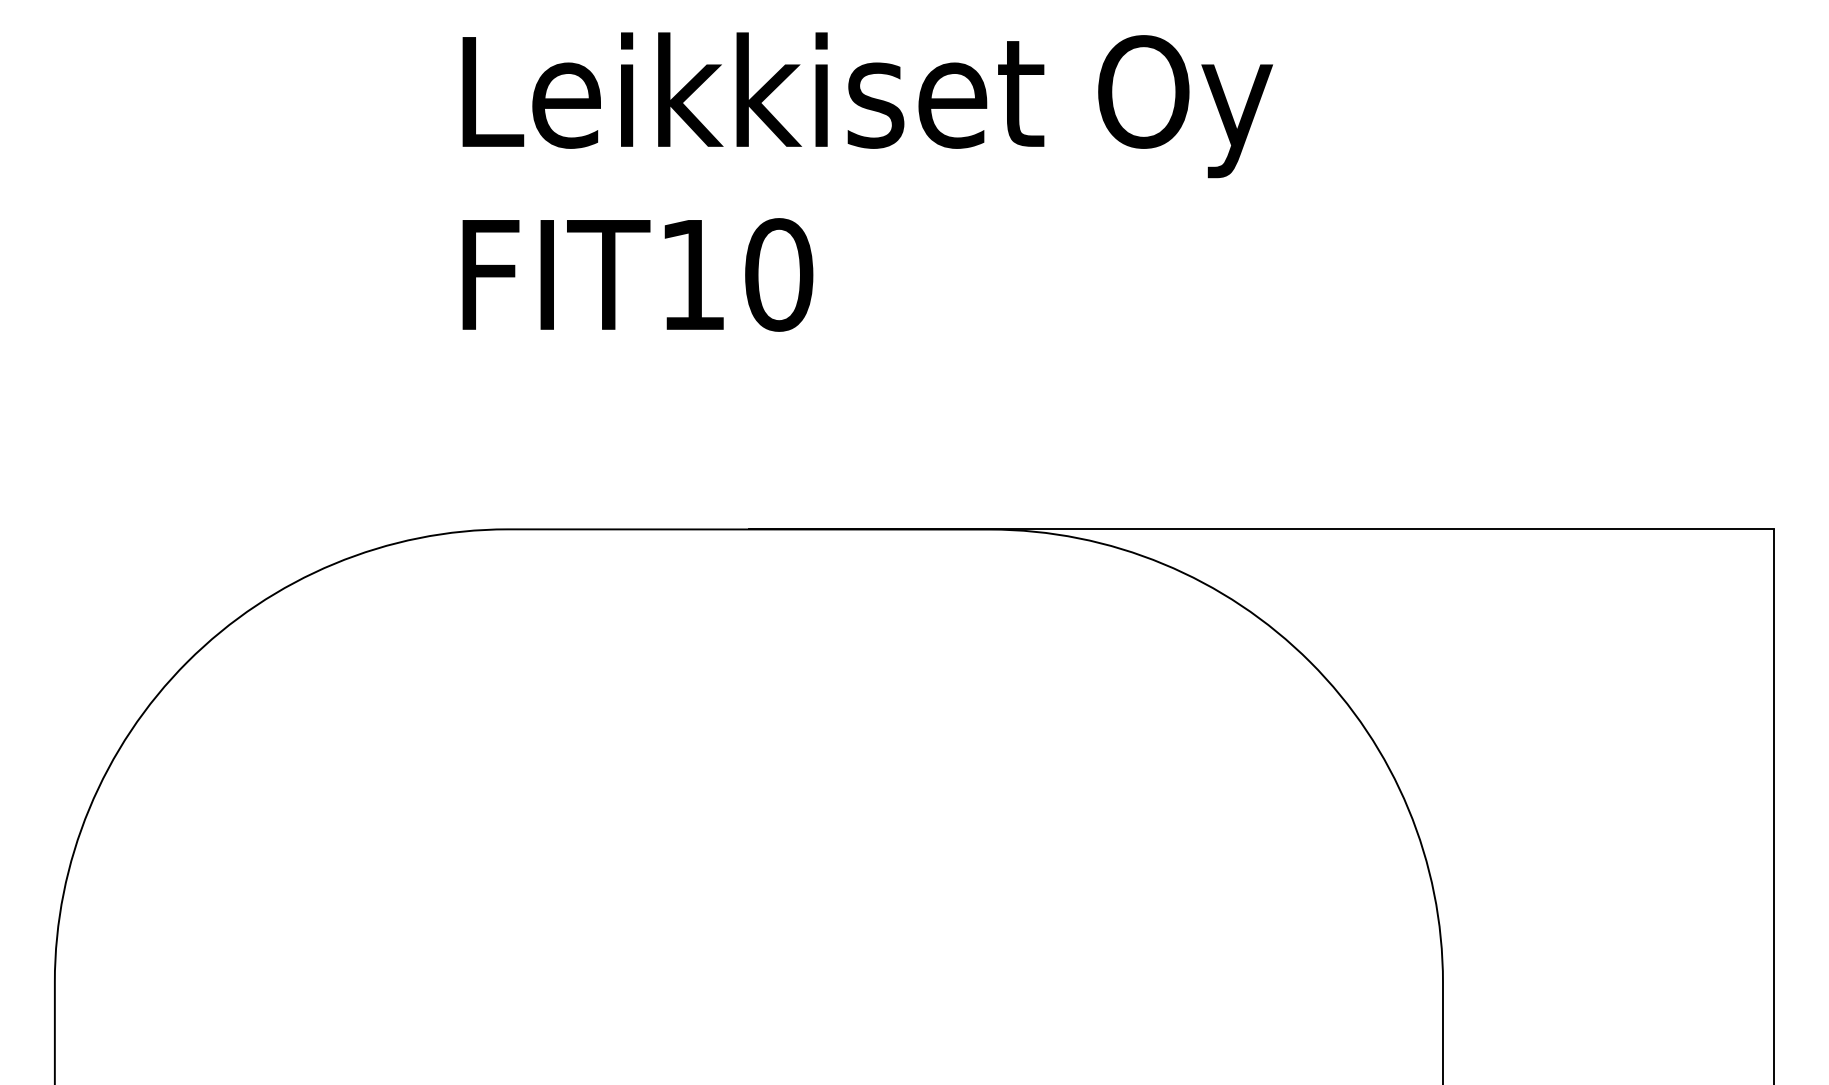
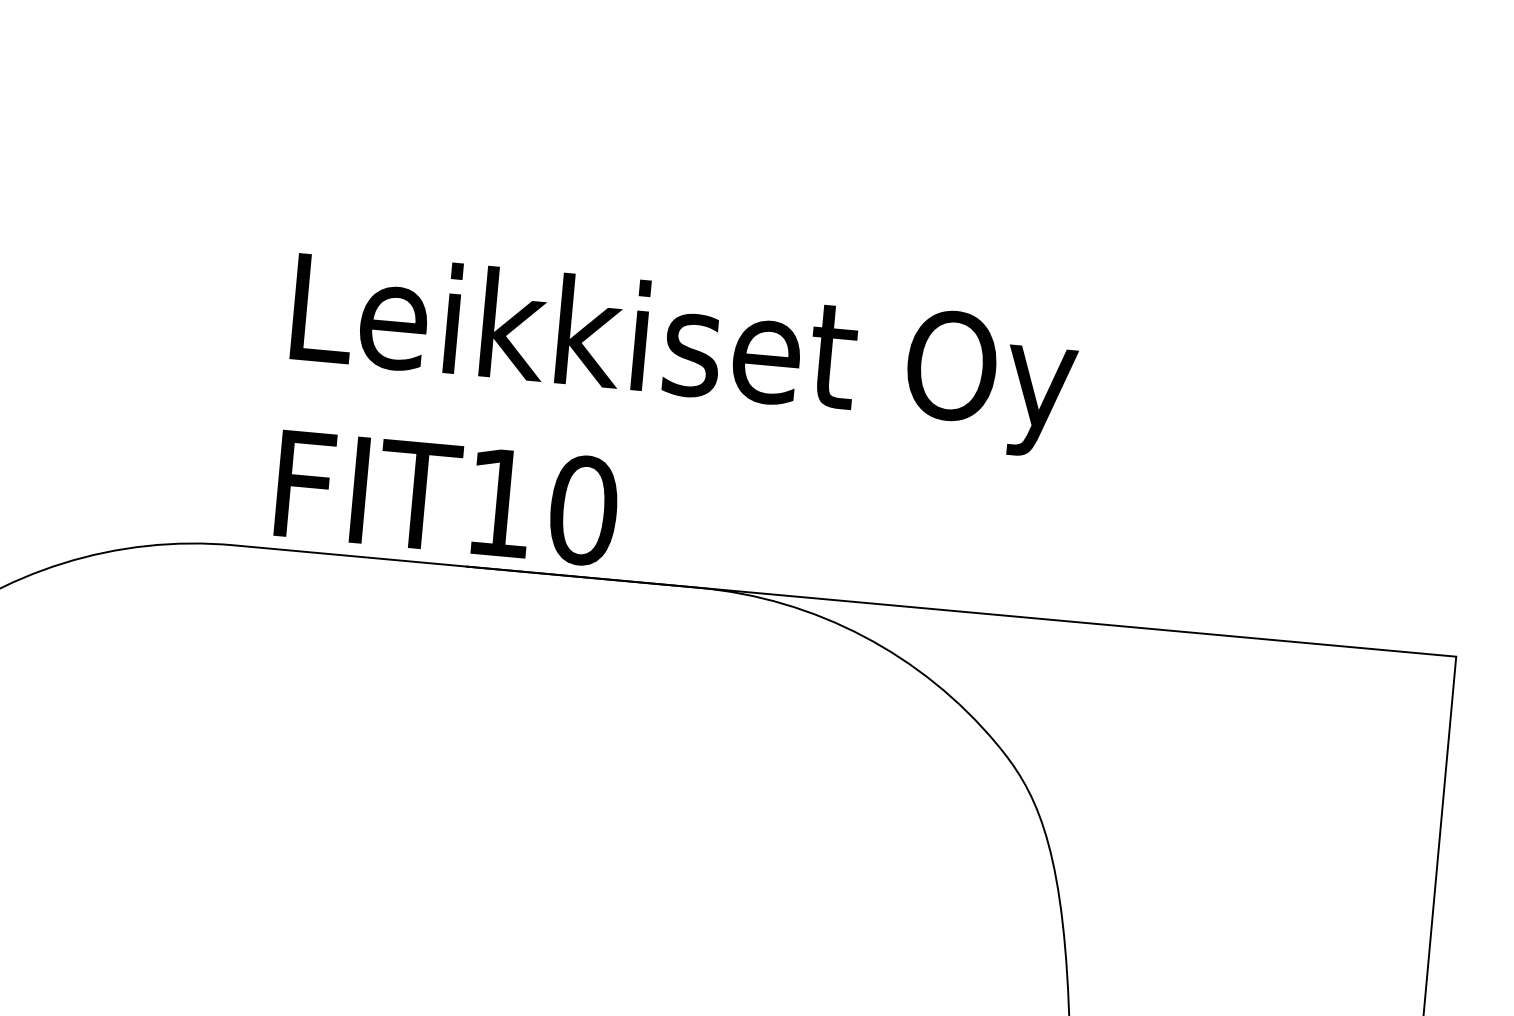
text: (867, 181) -> (677, 428), moved

